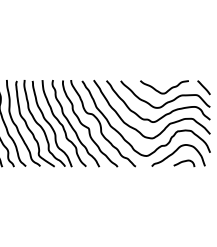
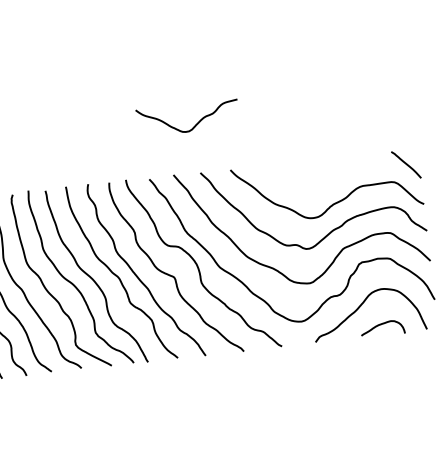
curve: (165, 91) -> (190, 126), moved

